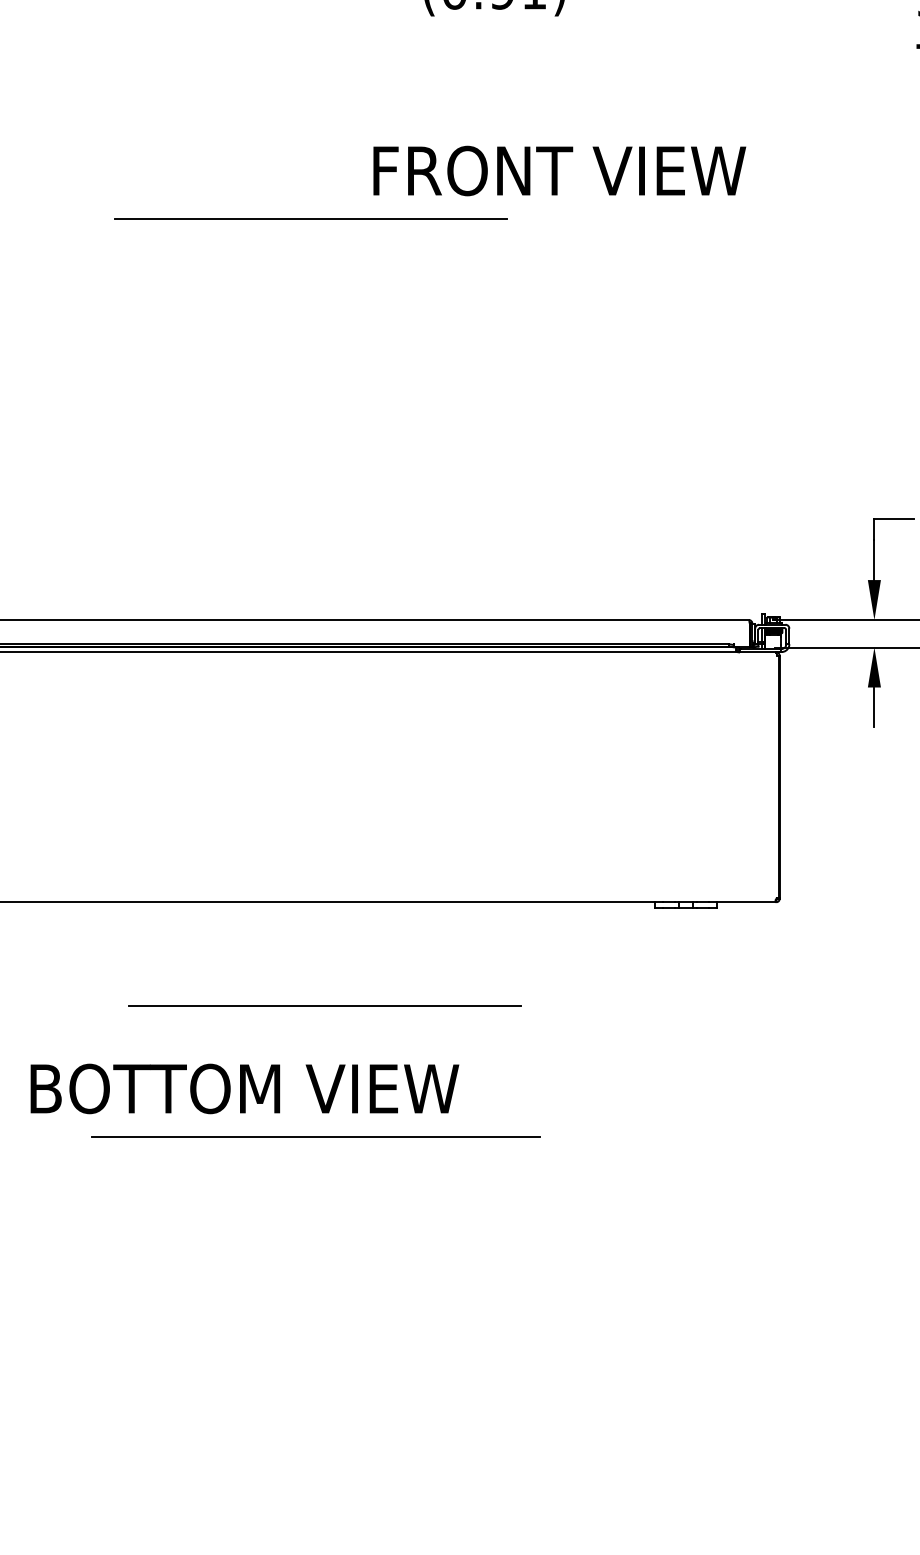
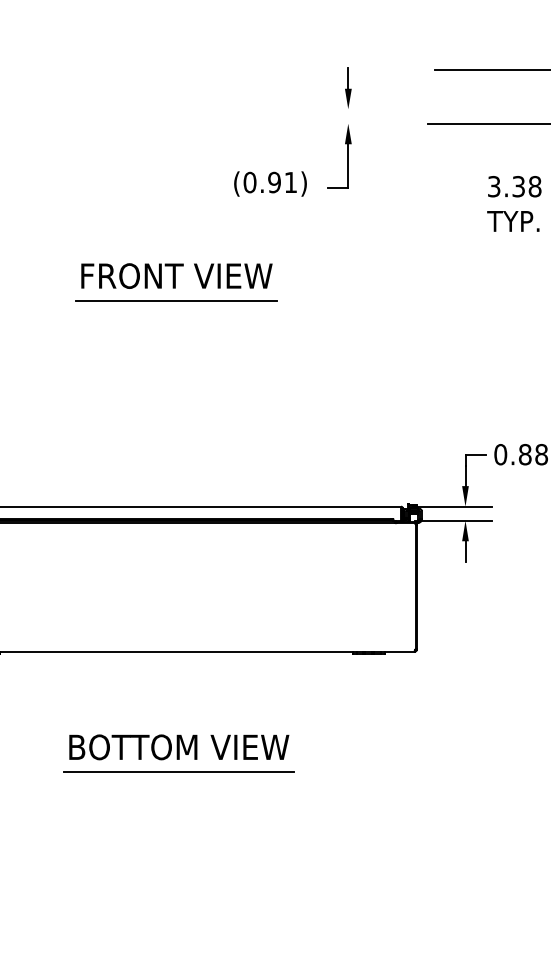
text: (558, 169) -> (176, 275), moved
line: (325, 1005) -> (183, 704), removed
text: (245, 1089) -> (179, 747), moved

